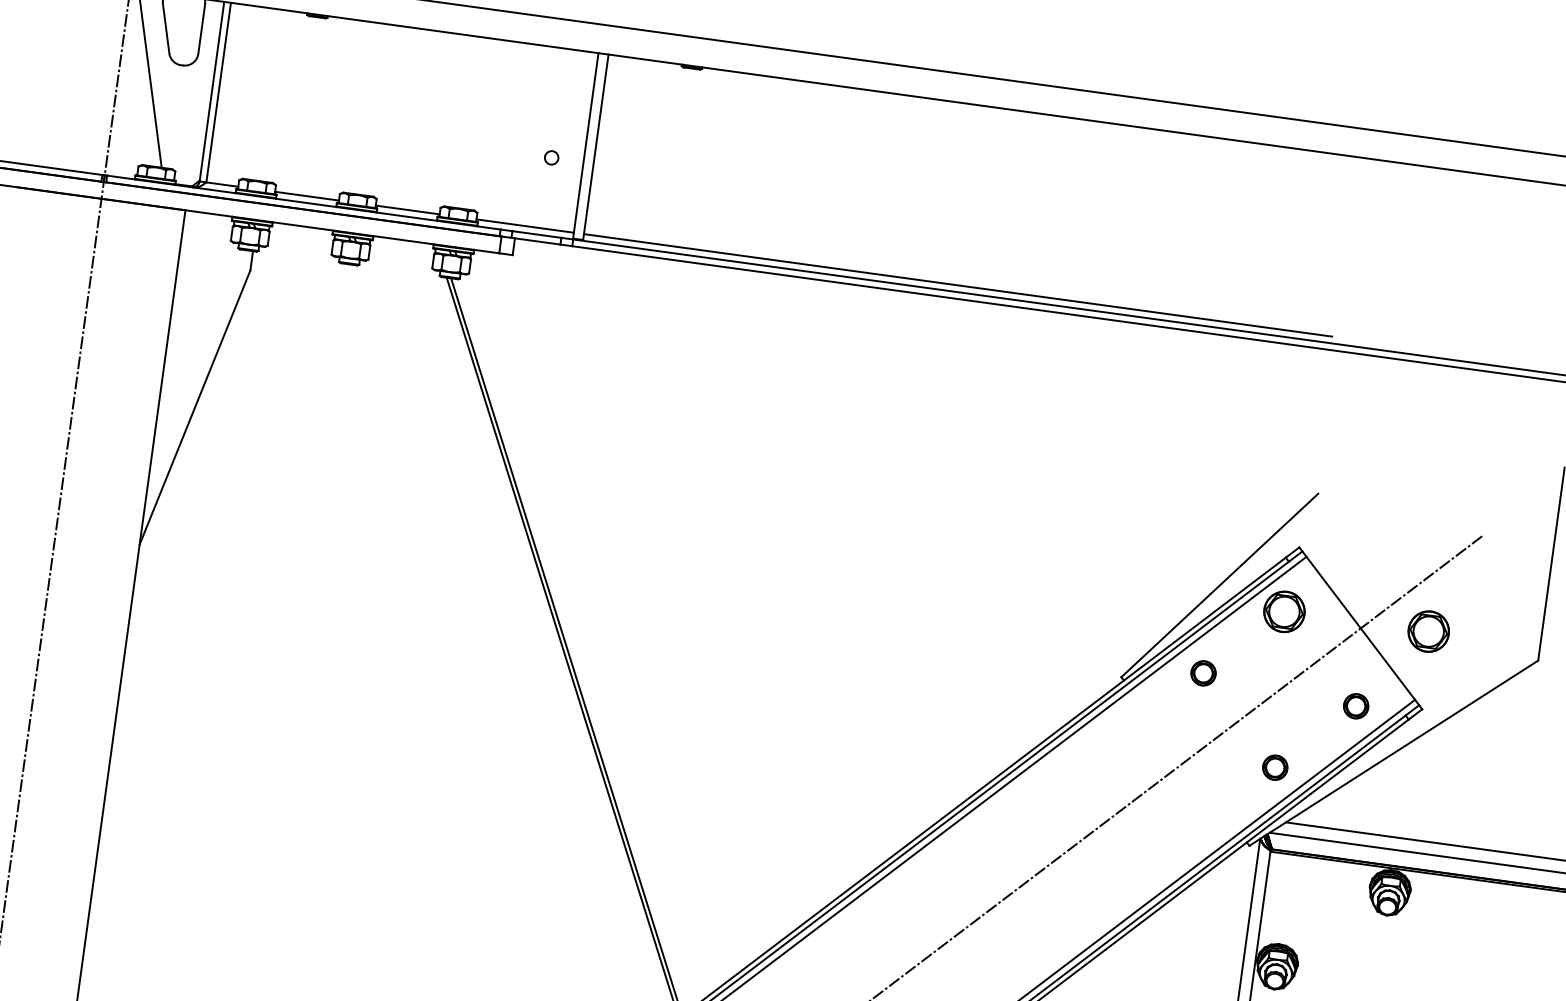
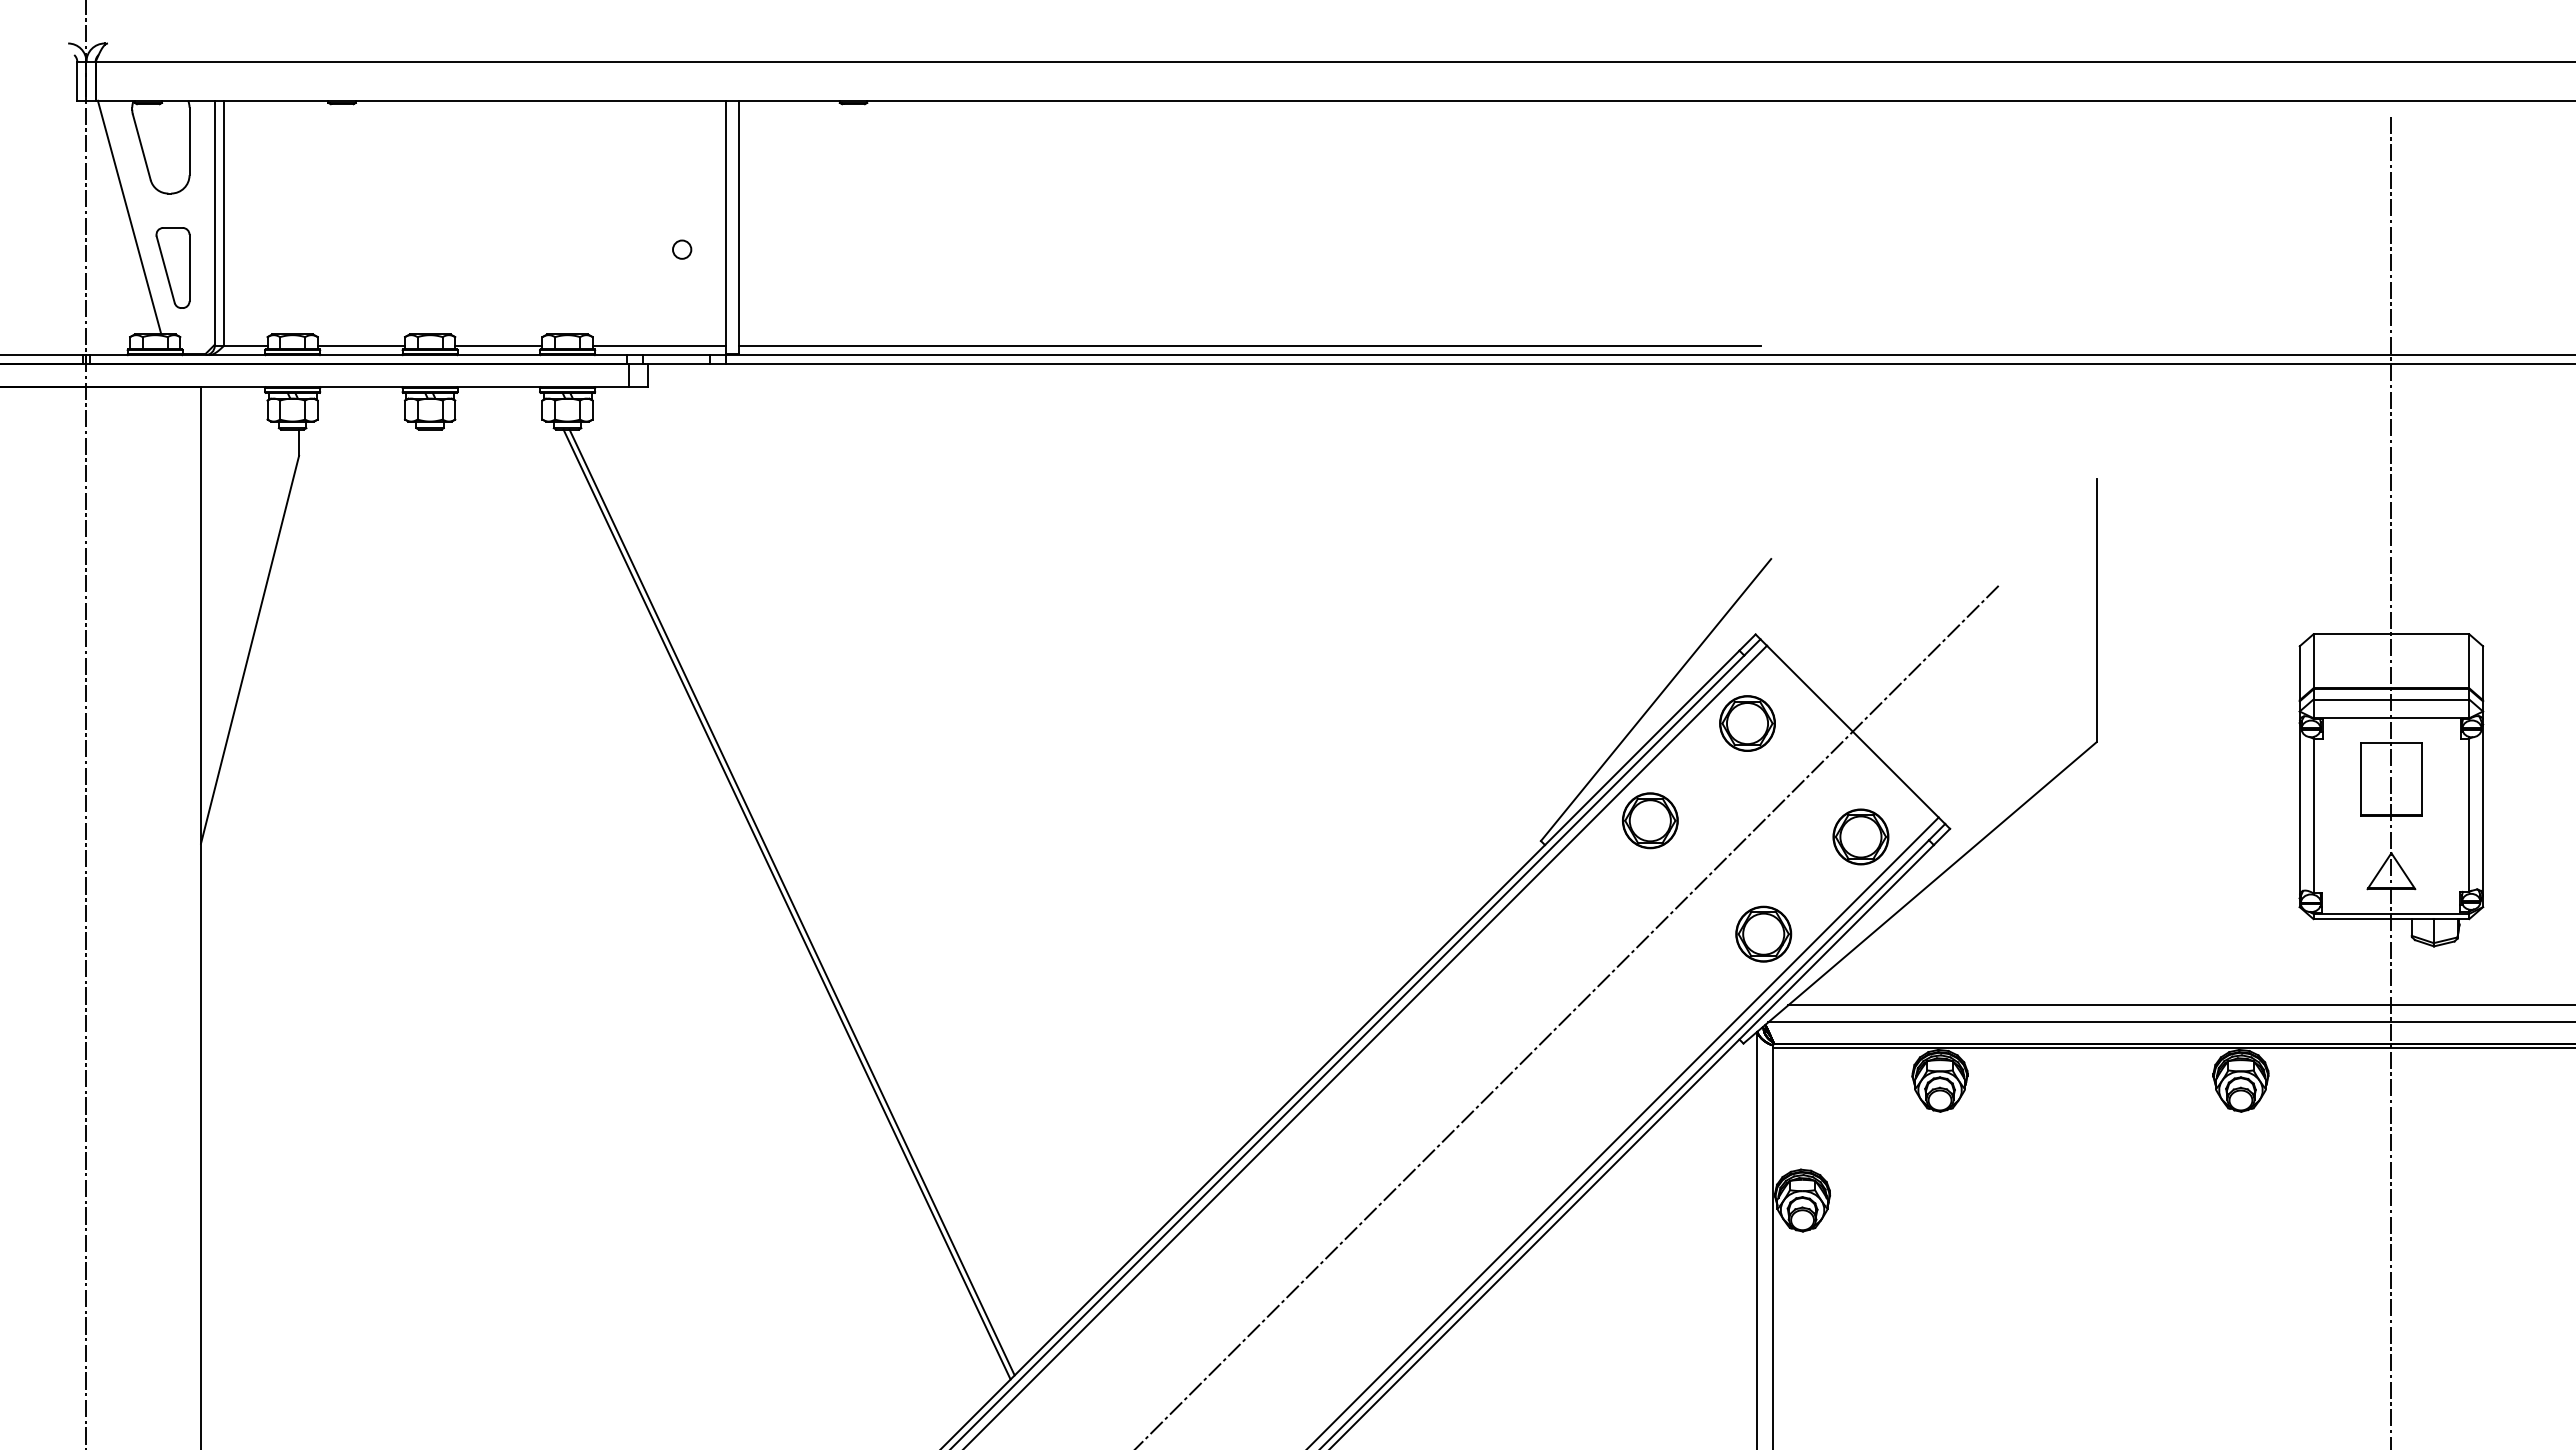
part: (176, 119) -> (172, 267), added
part: (1428, 631) -> (1944, 723), removed
part: (1203, 673) -> (1650, 820), size x1.67
part: (1355, 705) -> (1860, 836), size x1.67
part: (1275, 767) -> (1763, 933), size x1.67

